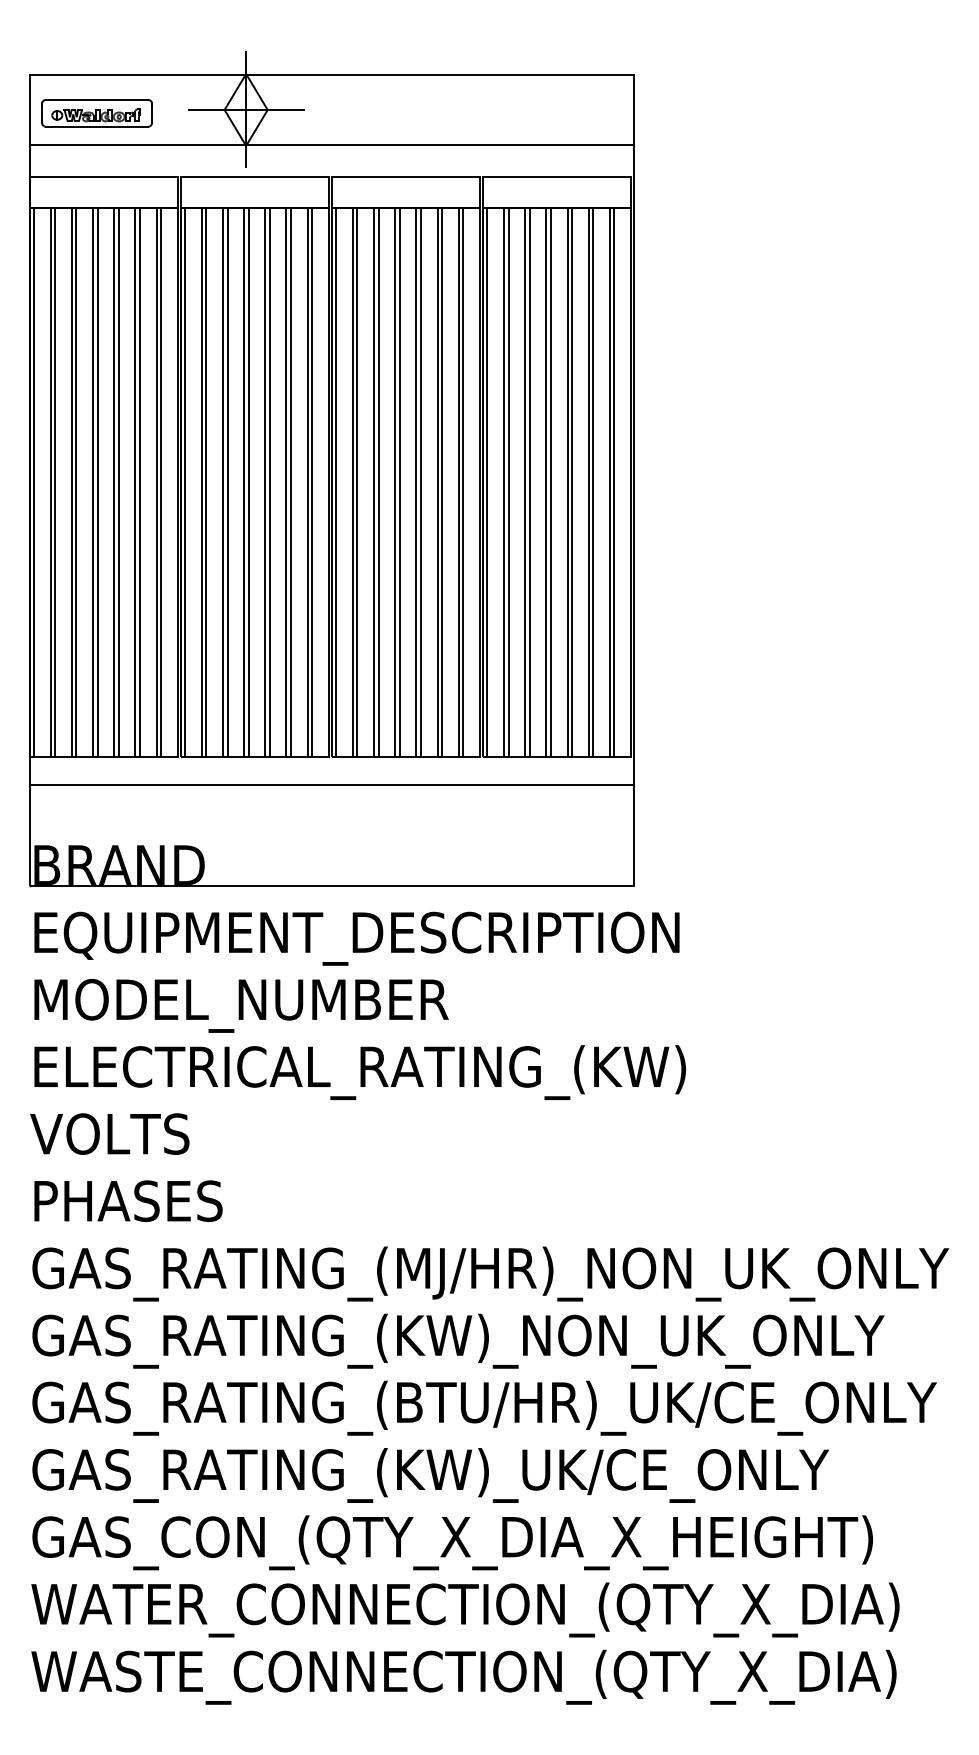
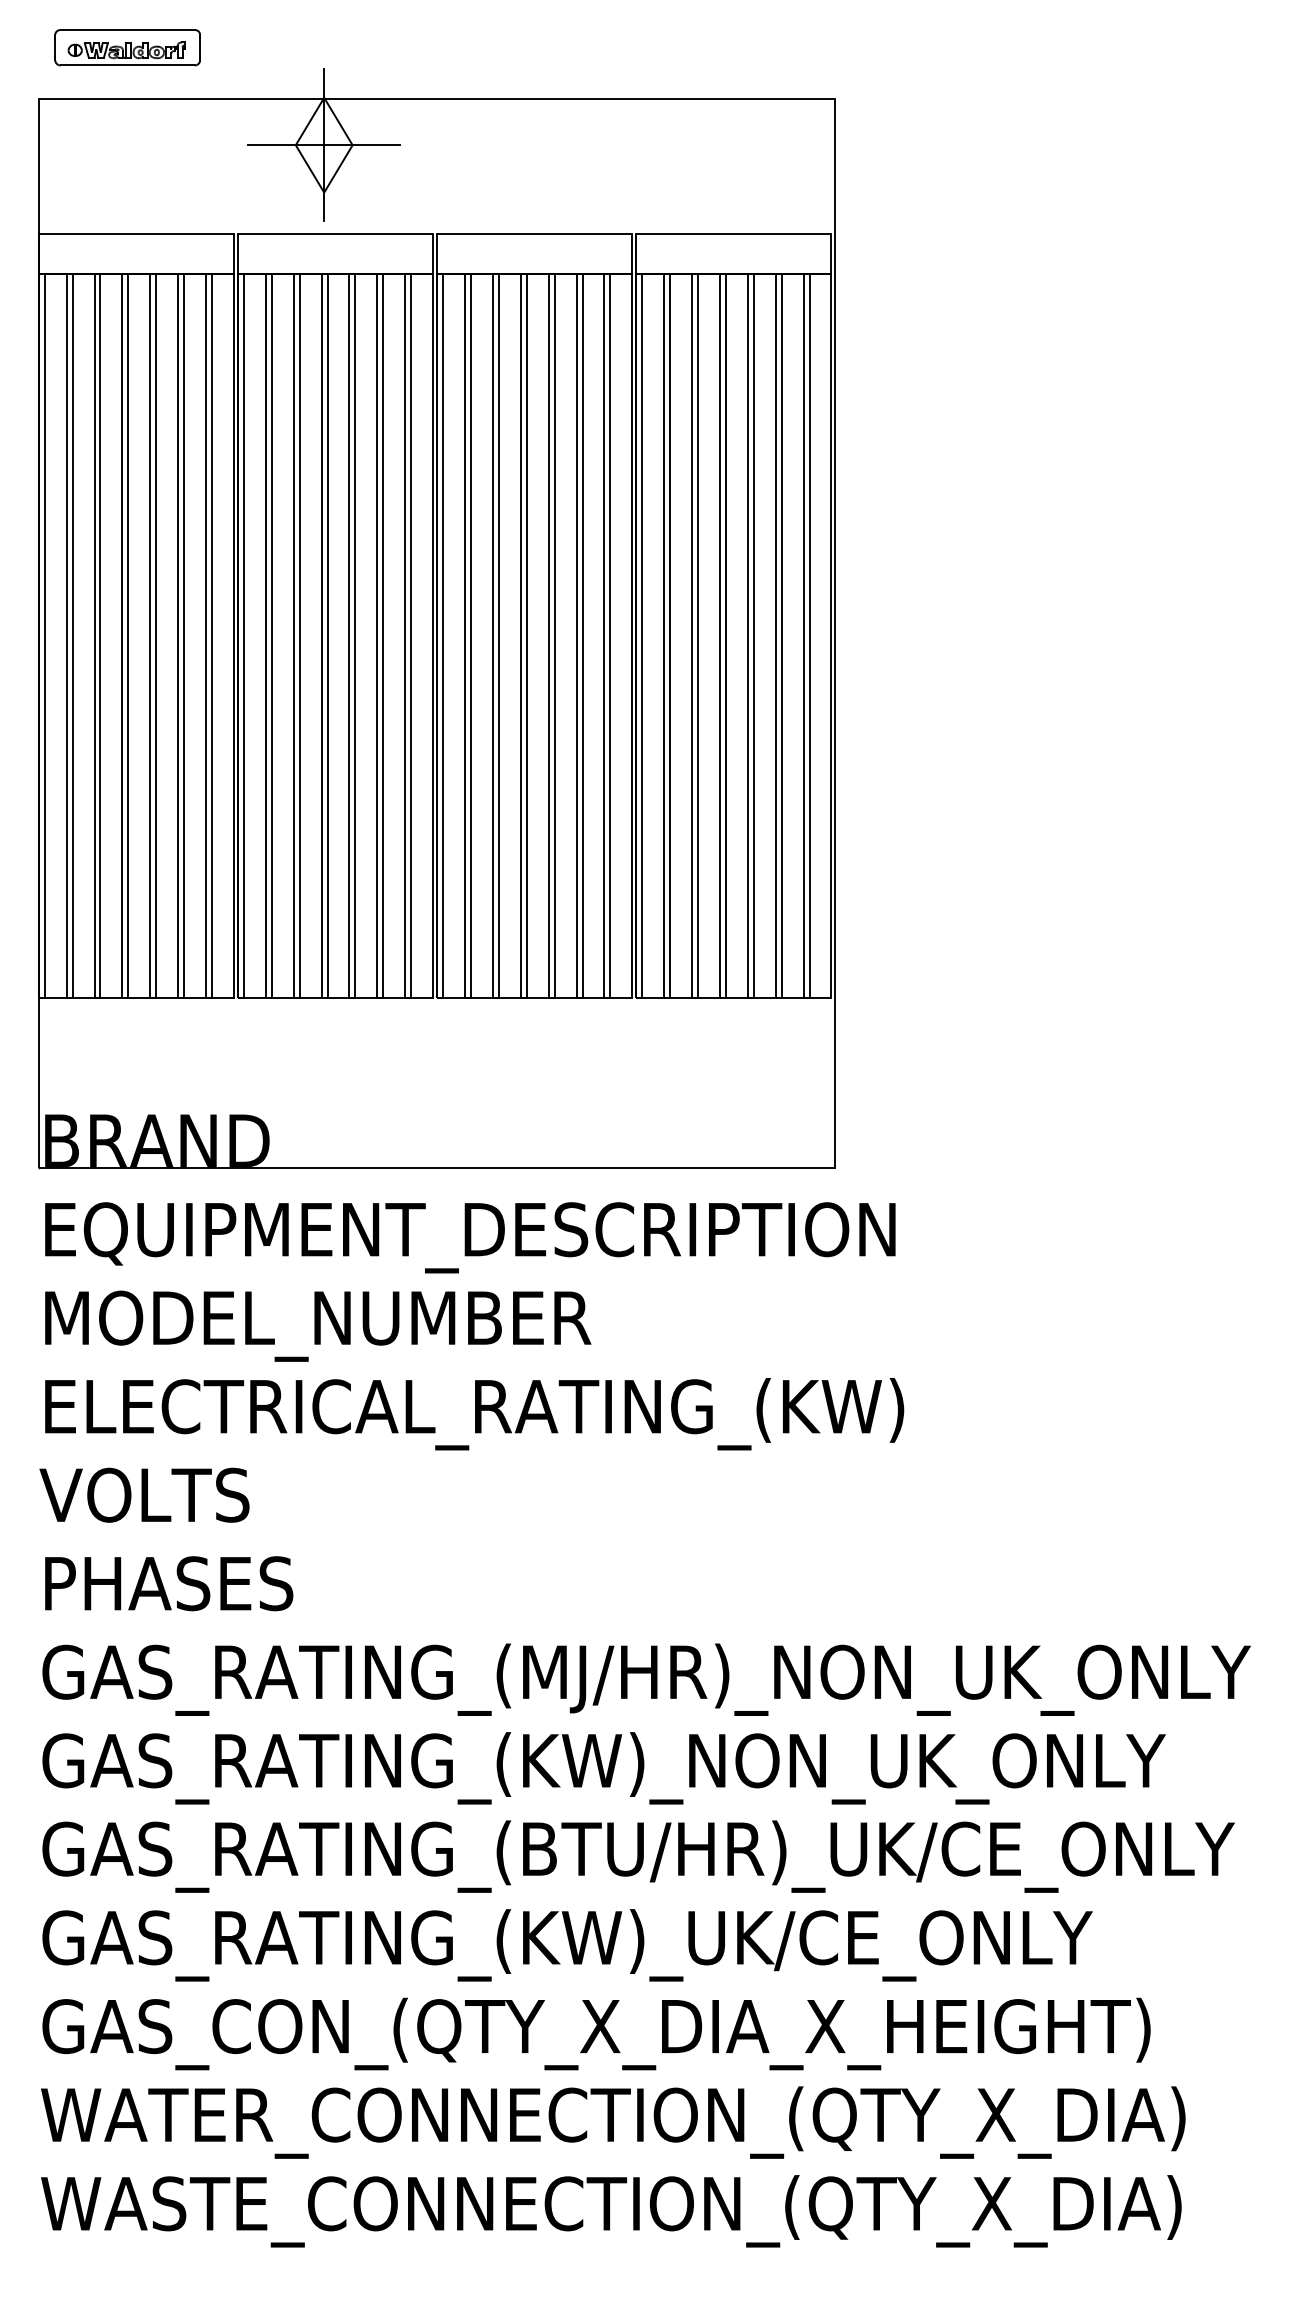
part: (96, 113) -> (127, 47), moved
line: (331, 145) -> (436, 191), removed
line: (331, 784) -> (436, 1034), removed

